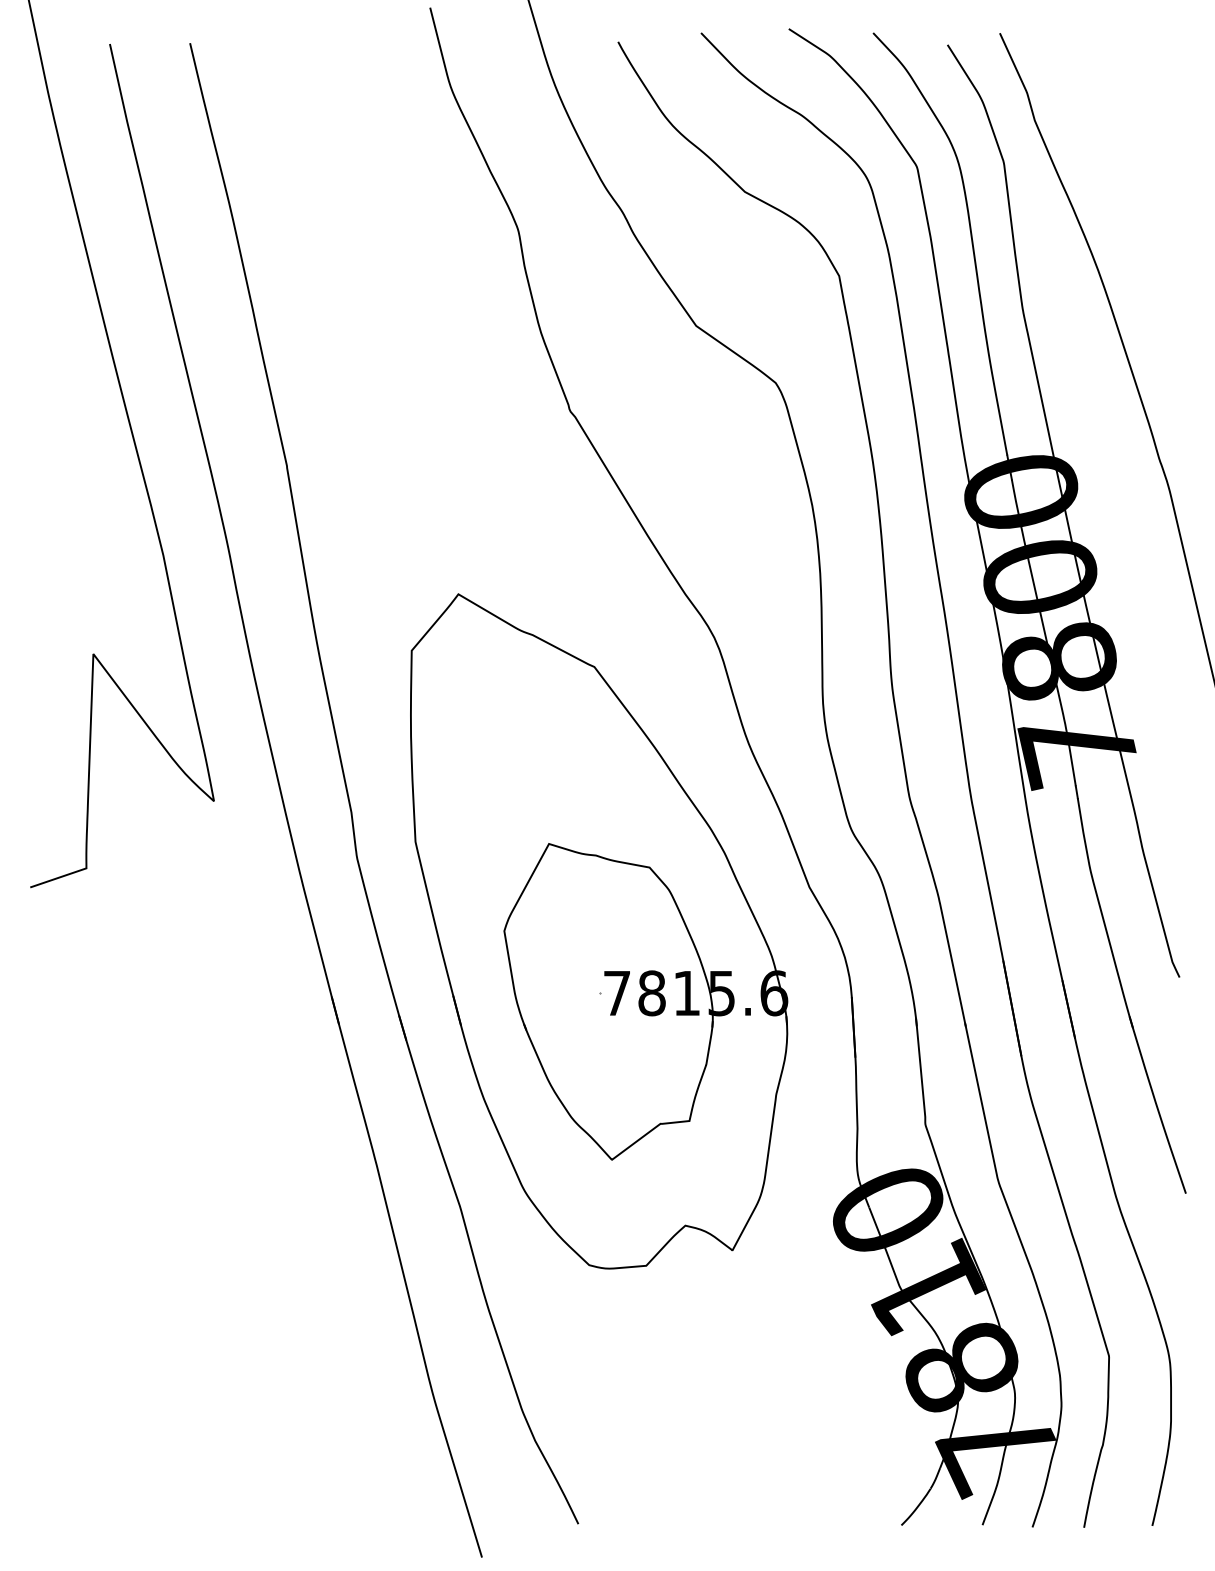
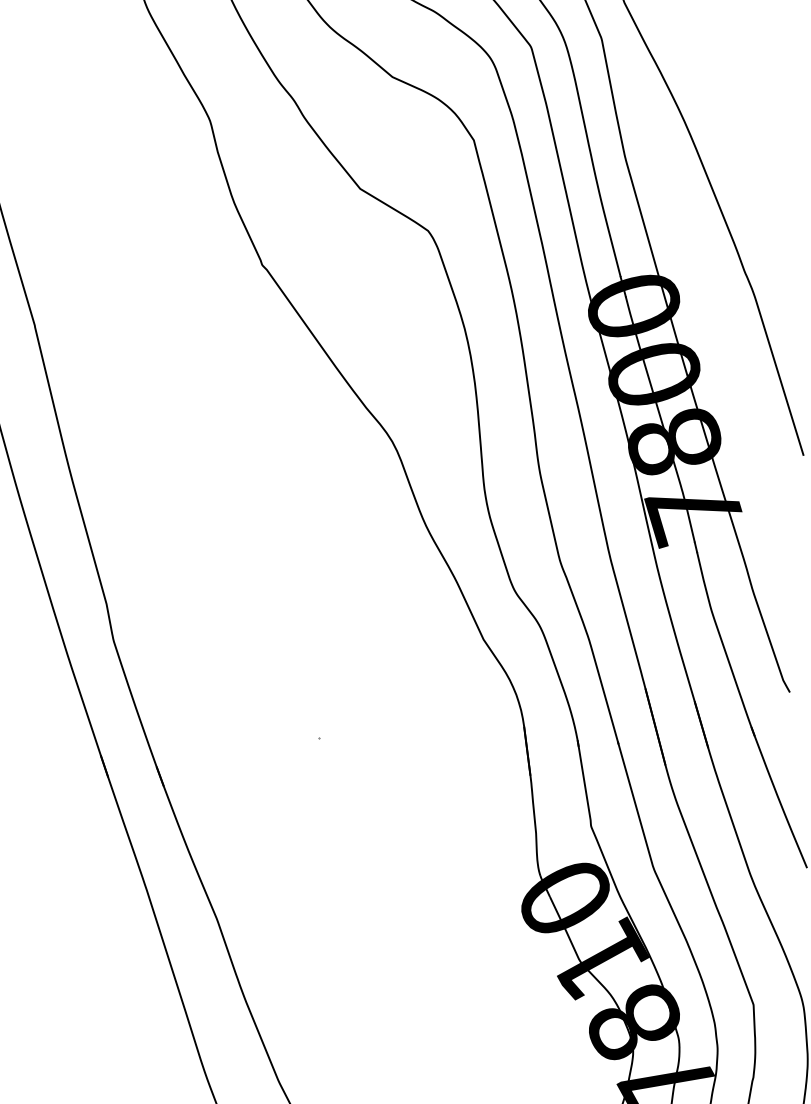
part: (599, 931) -> (315, 687), removed

